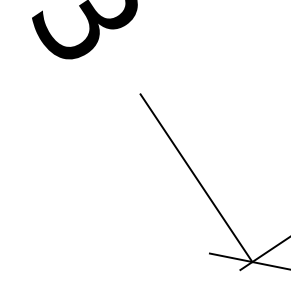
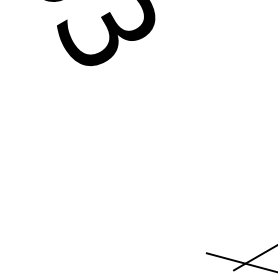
line: (195, 177) -> (198, 182), removed

